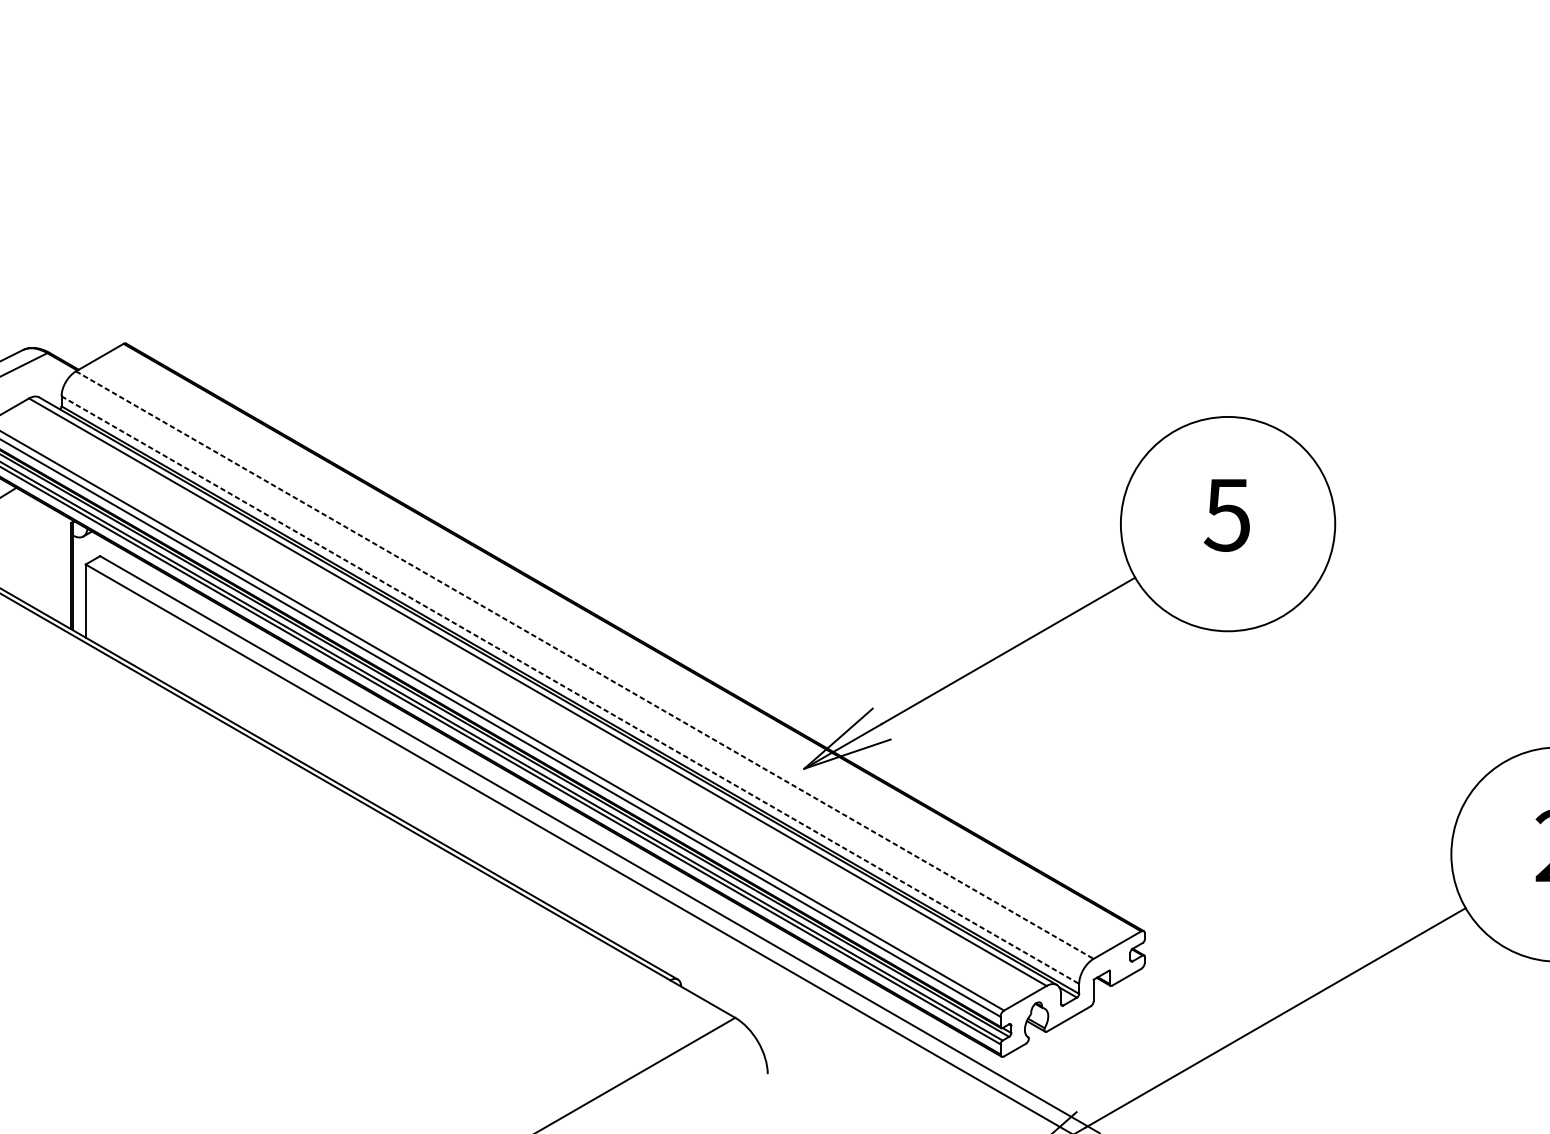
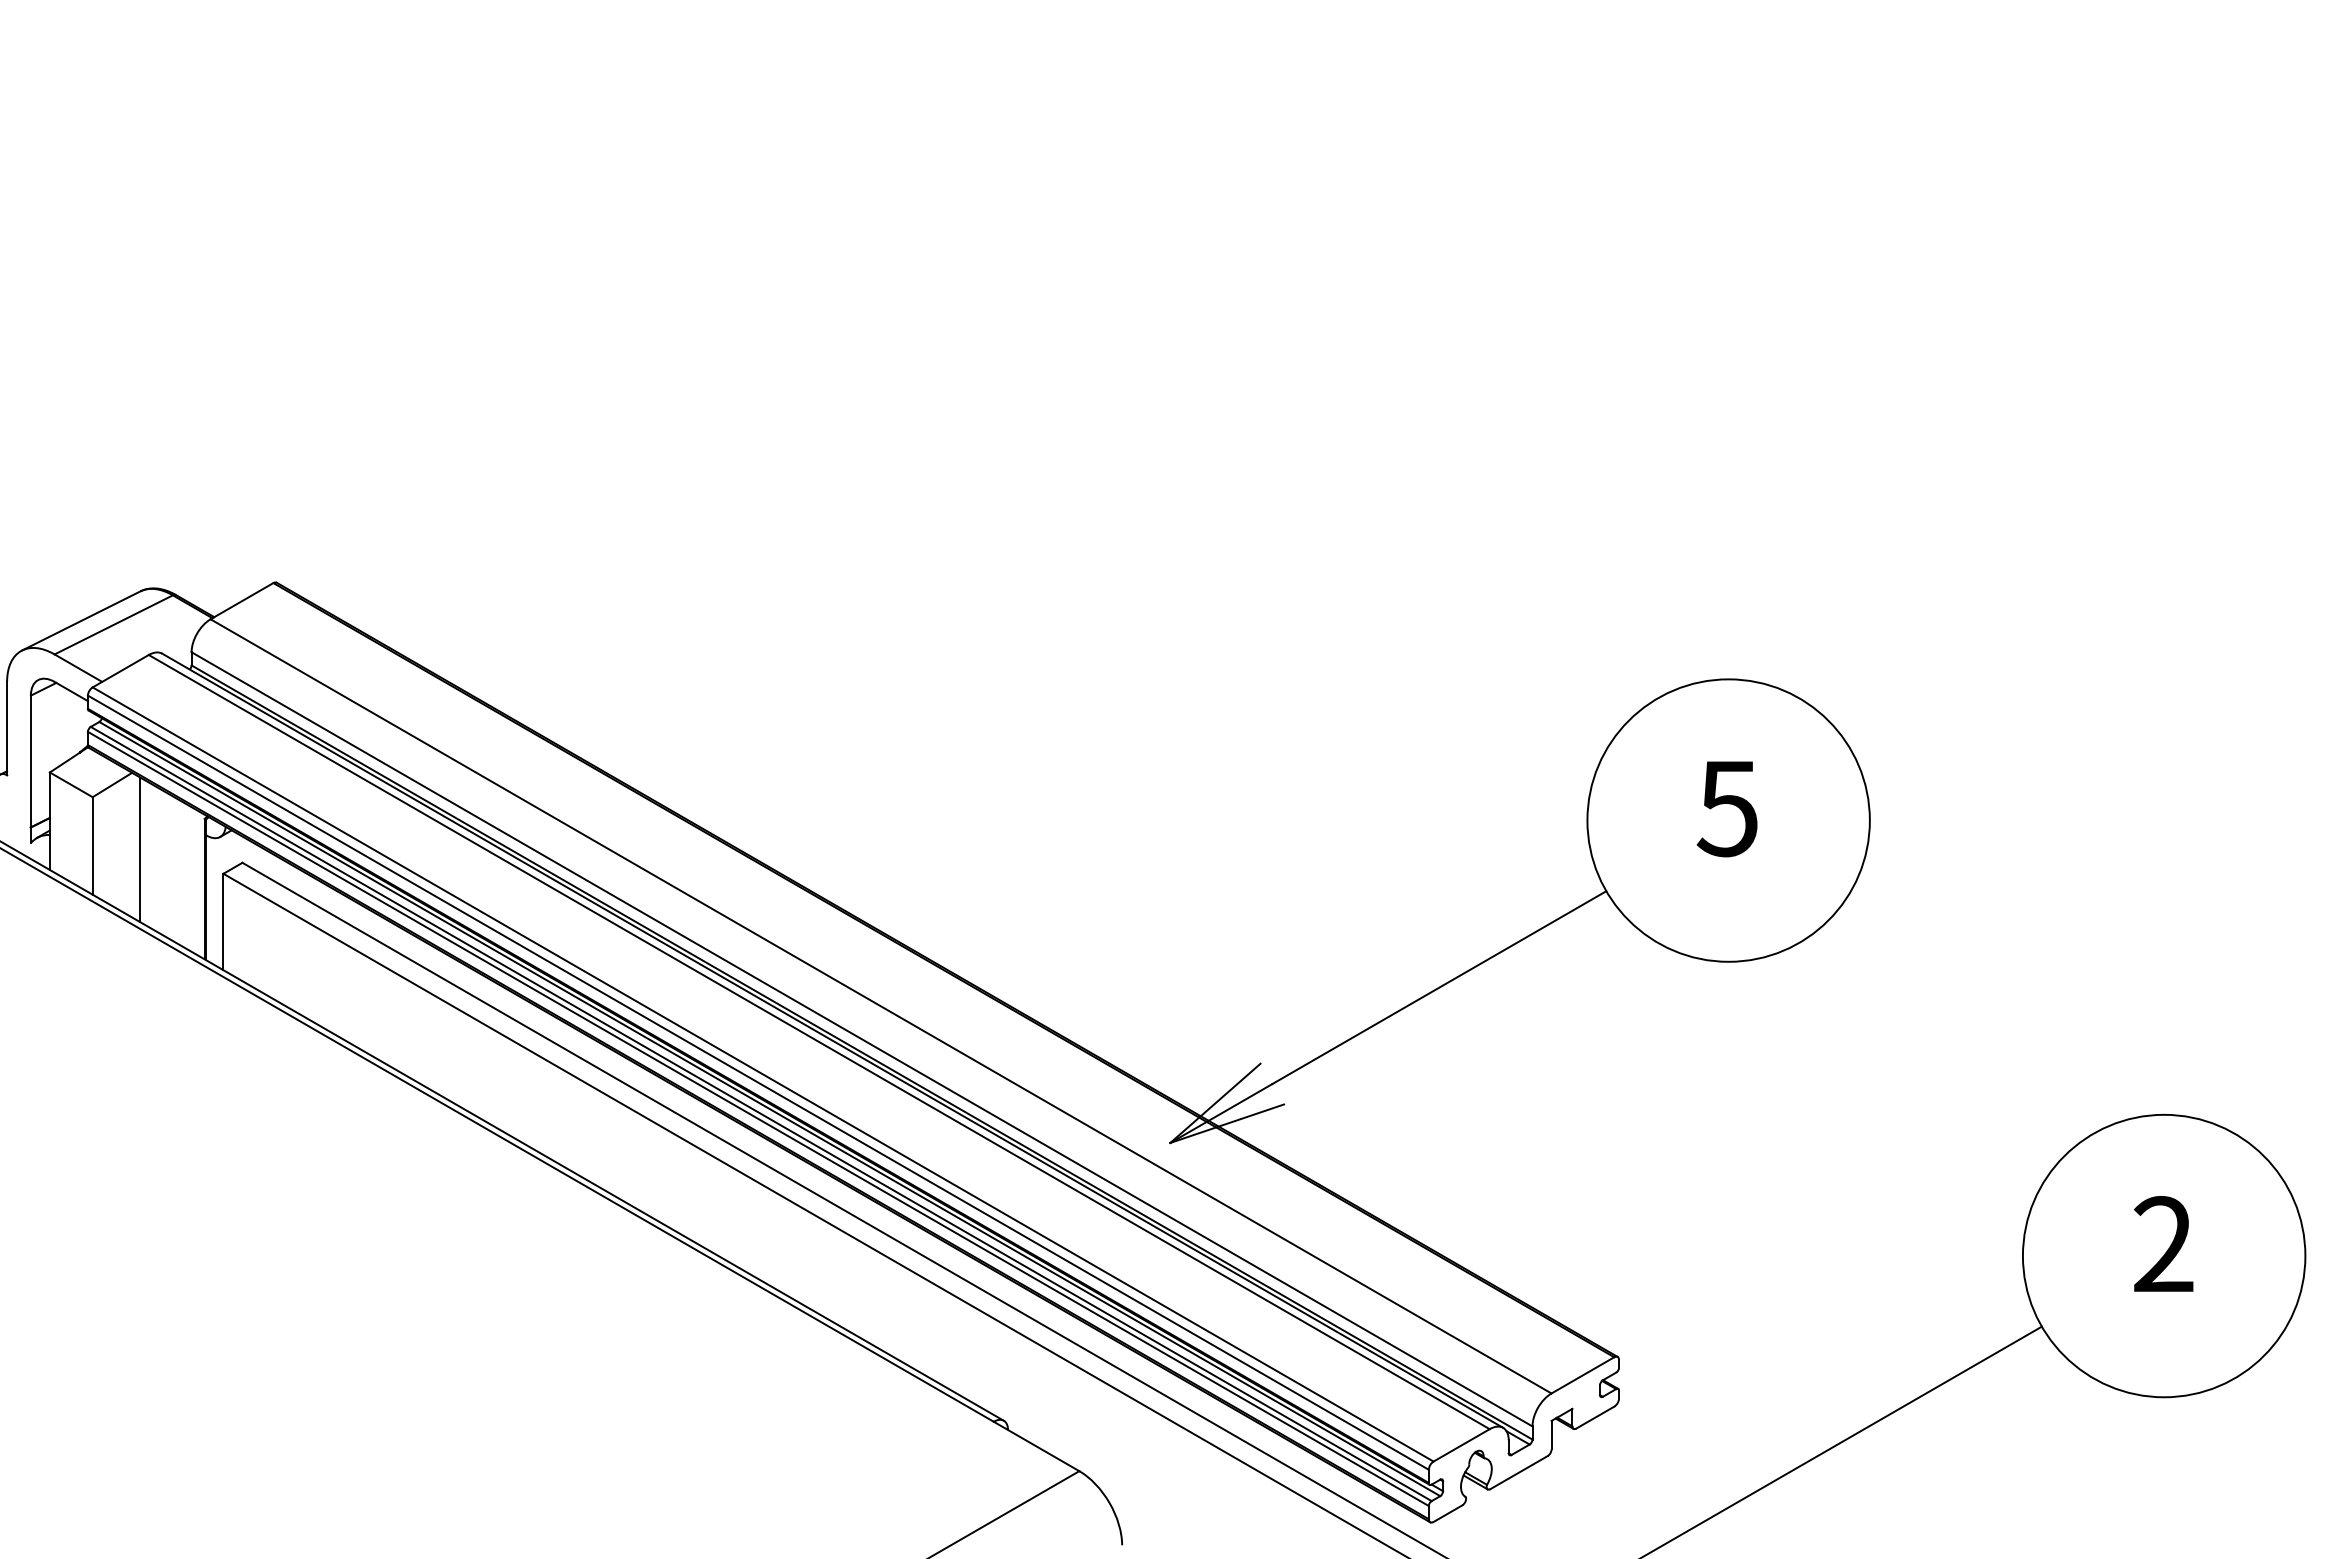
line: (22, 546) -> (140, 849), added
line: (585, 665) -> (881, 1006), dashed -> solid
line: (570, 690) -> (862, 1039), dashed -> solid

